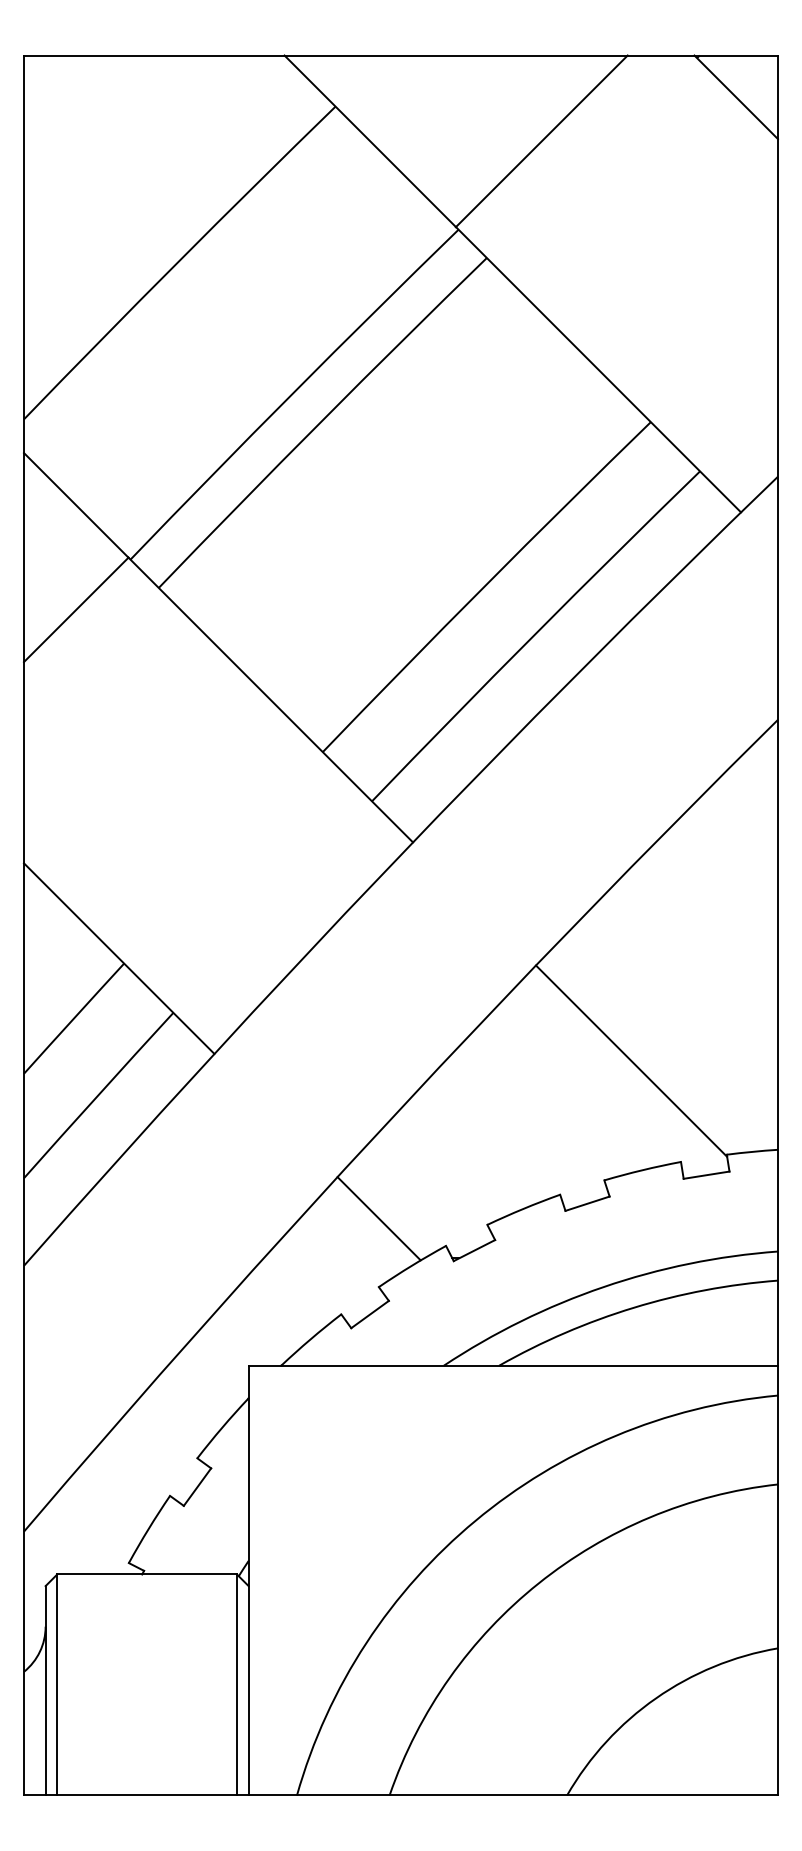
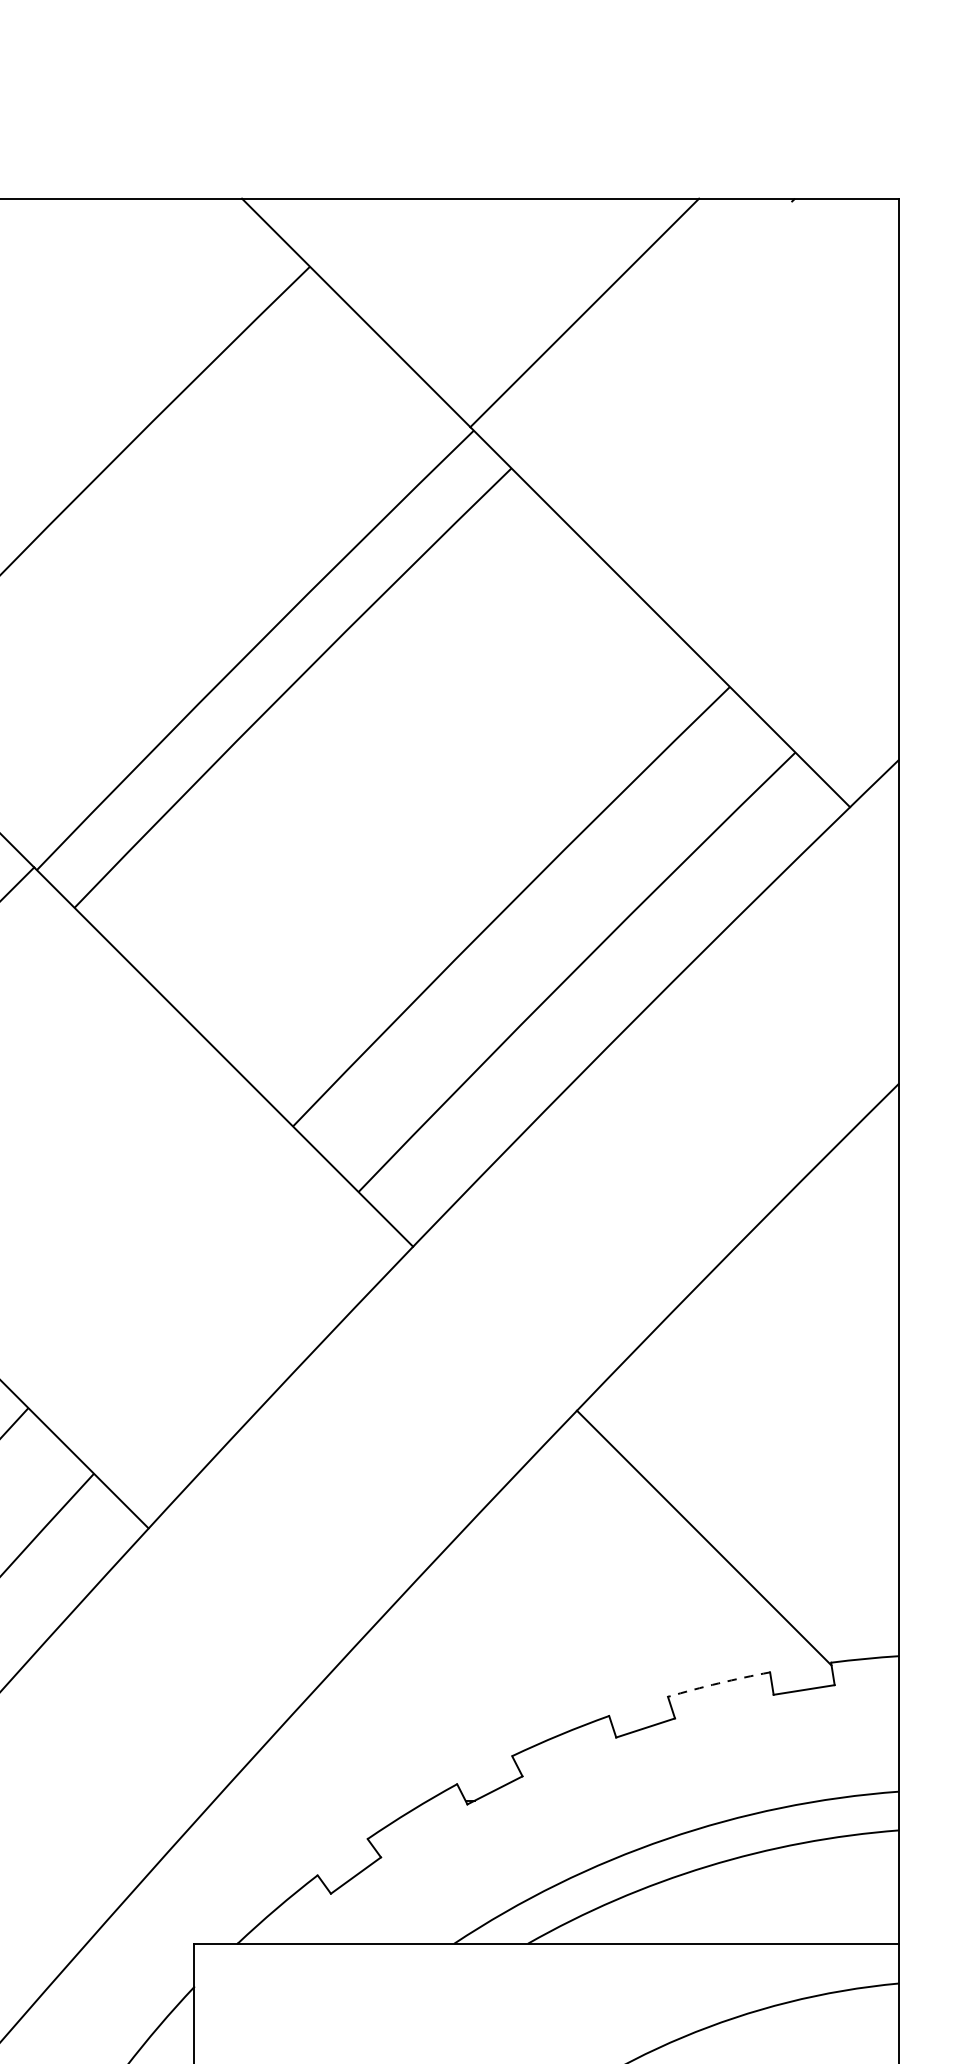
line: (735, 97) -> (842, 254), removed
arc: (642, 1170) -> (718, 1683), solid -> dashed
line: (378, 1218) -> (367, 1747), removed

